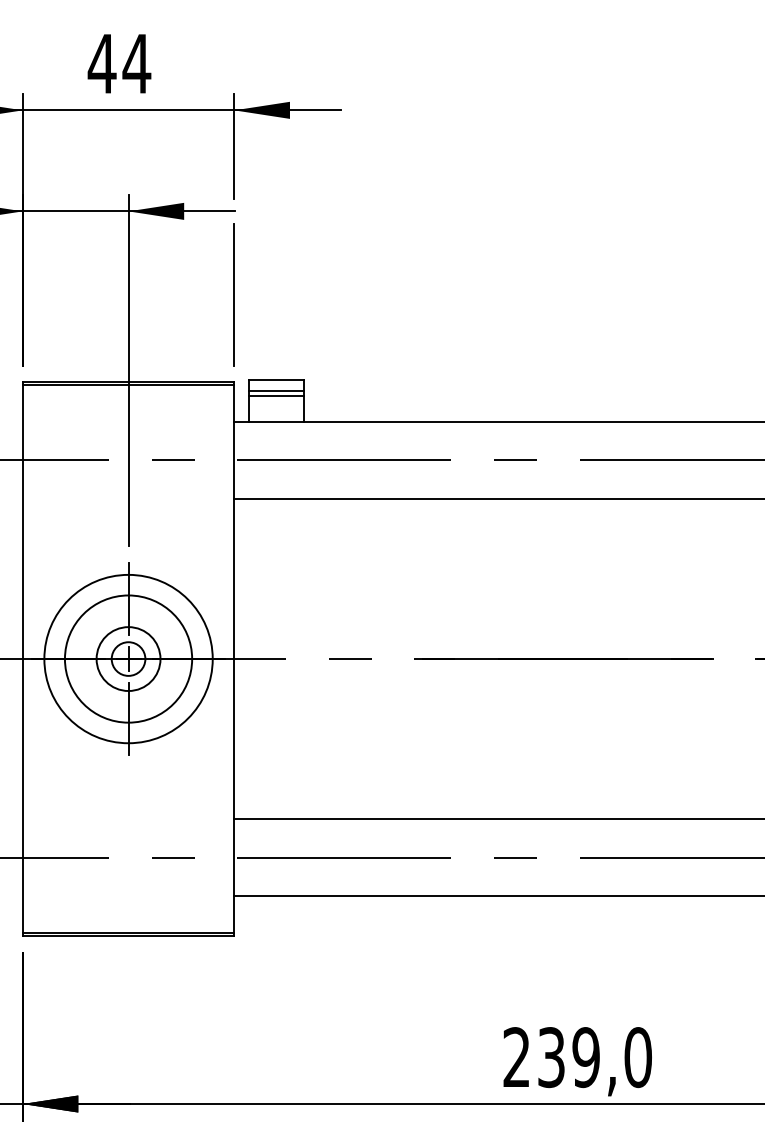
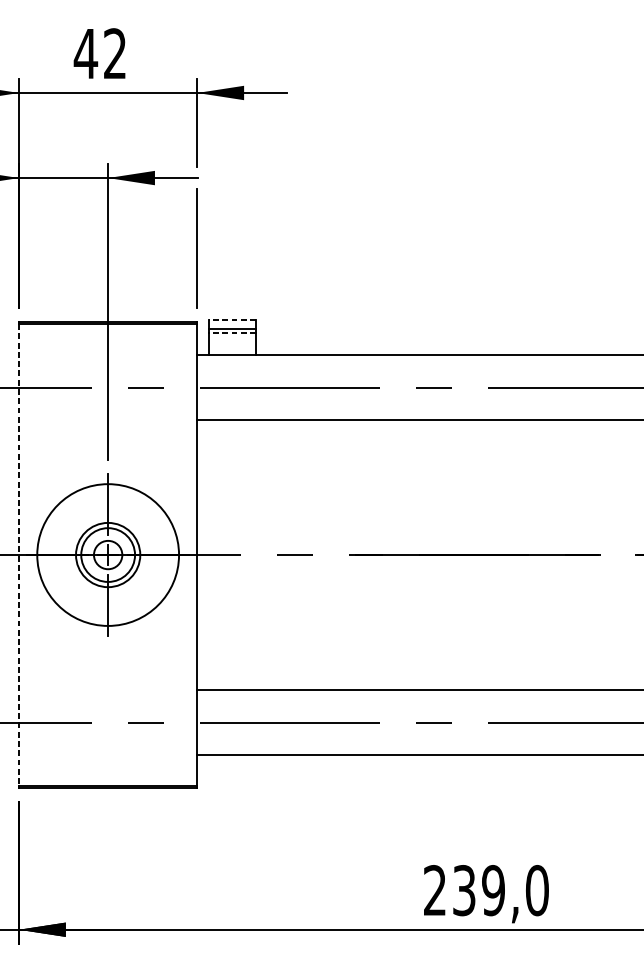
text: (136, 63) -> (114, 53), 44 -> 42
line: (276, 380) -> (232, 320), solid -> dashed
line: (276, 395) -> (232, 333), solid -> dashed
circle: (128, 658) -> (108, 554), size x0.6
line: (22, 659) -> (18, 555), solid -> dashed

